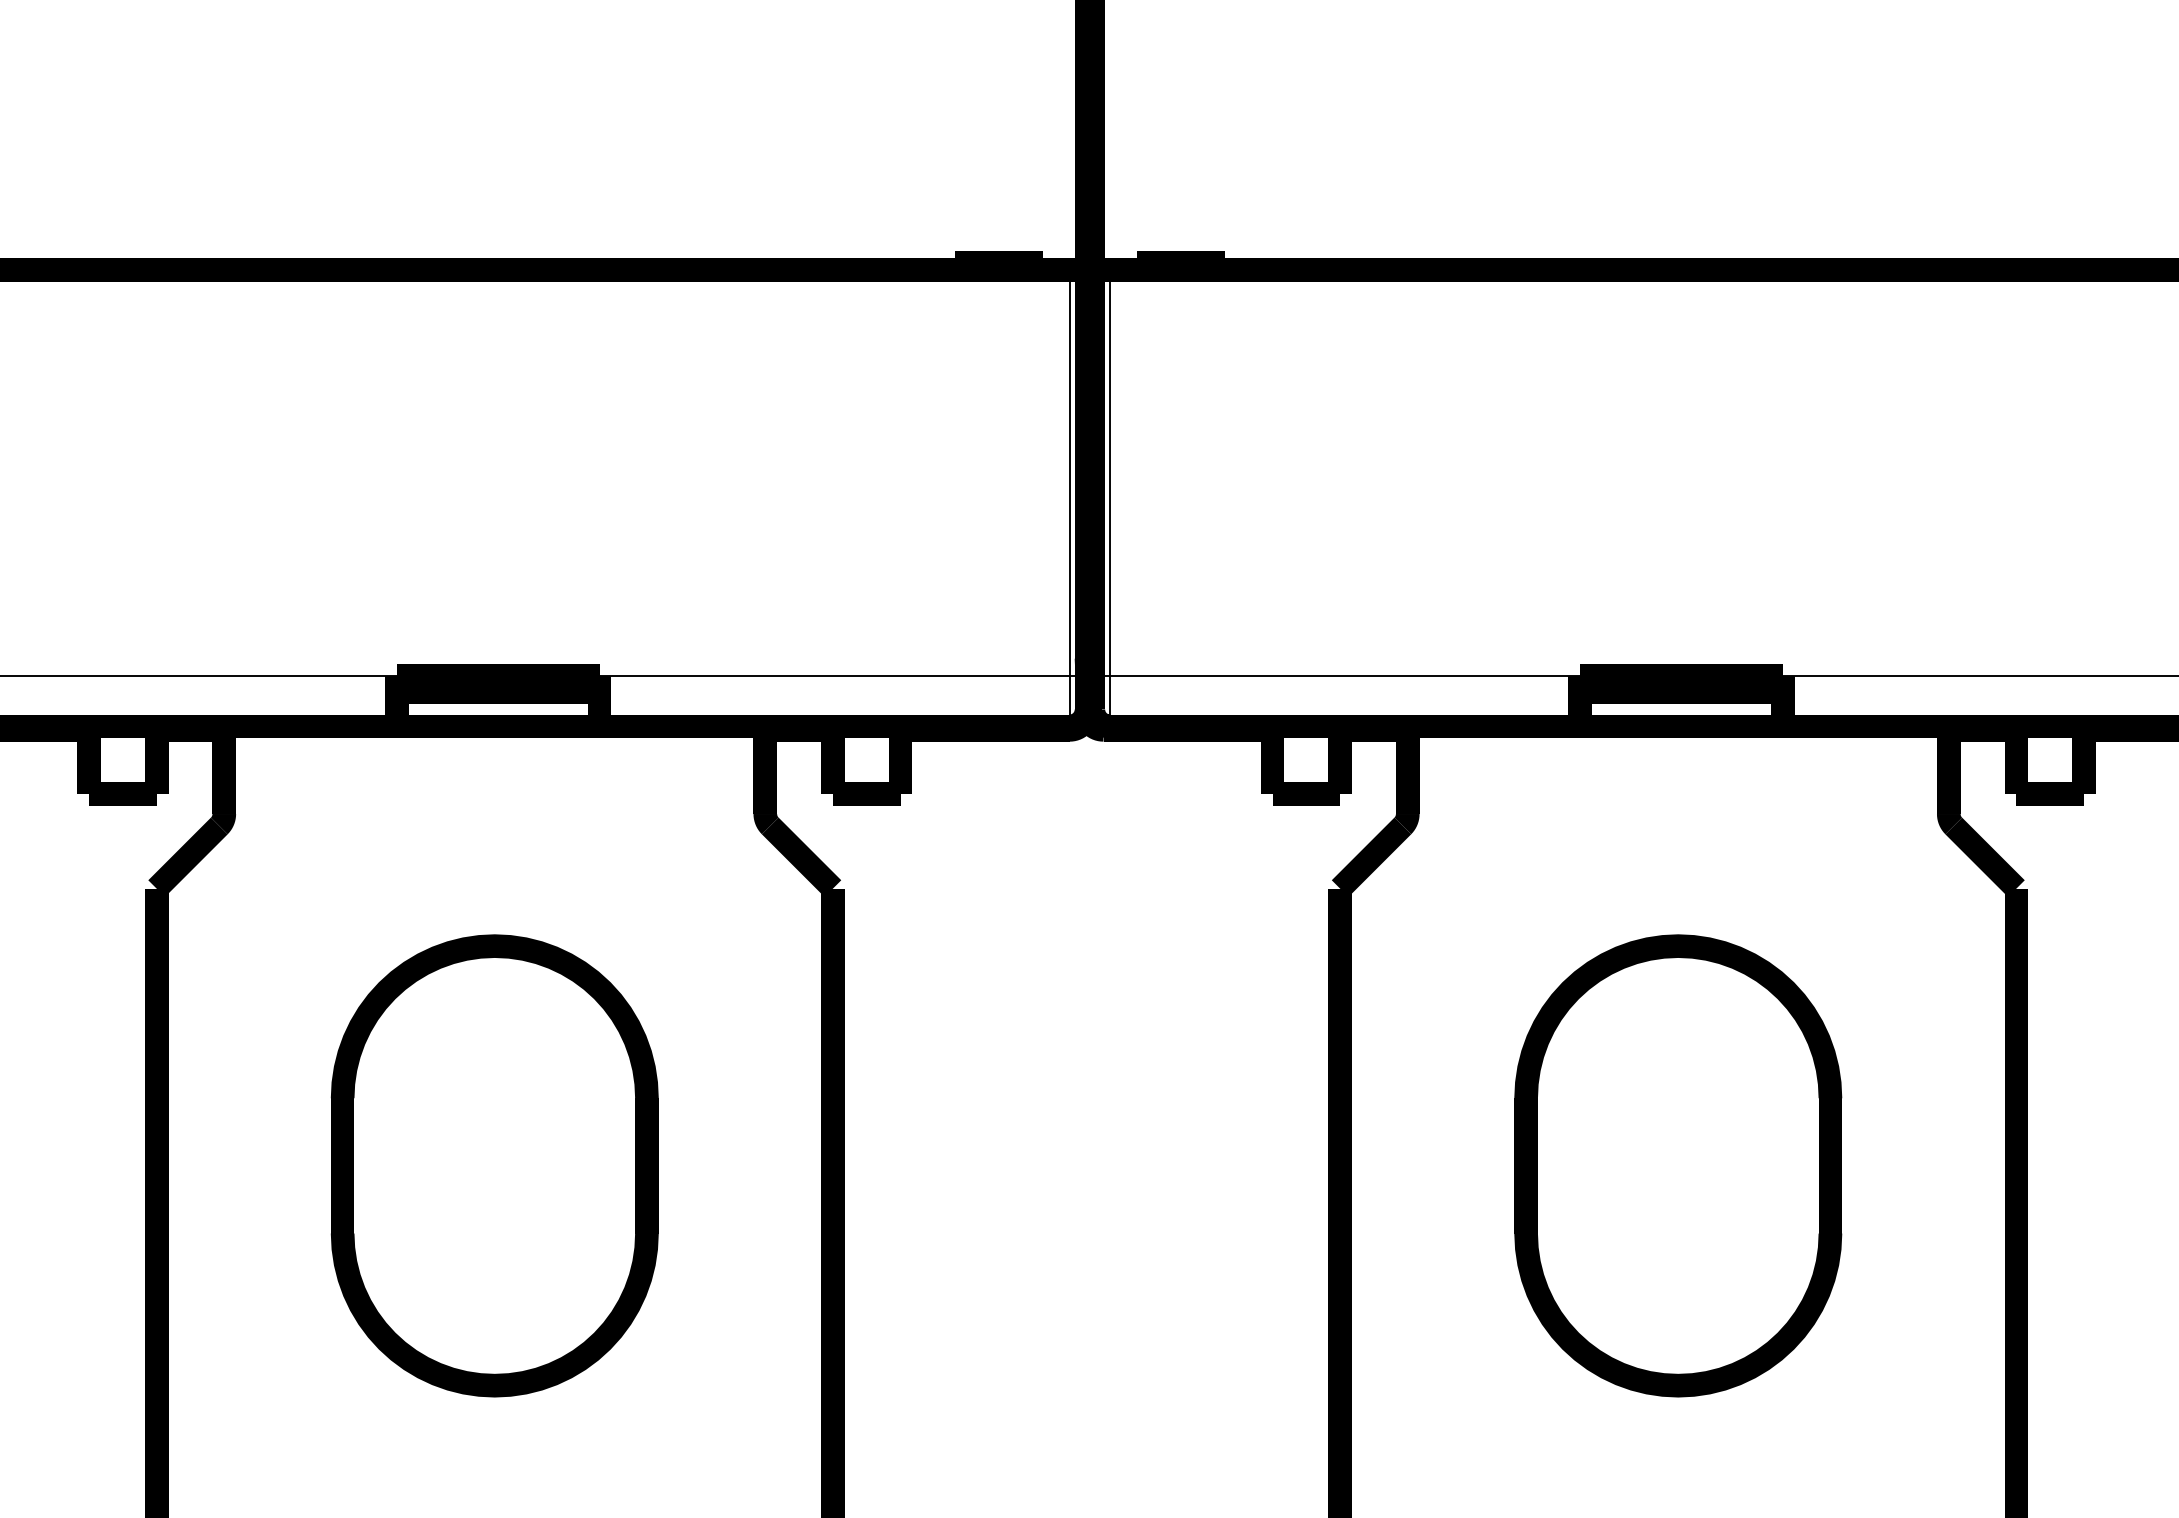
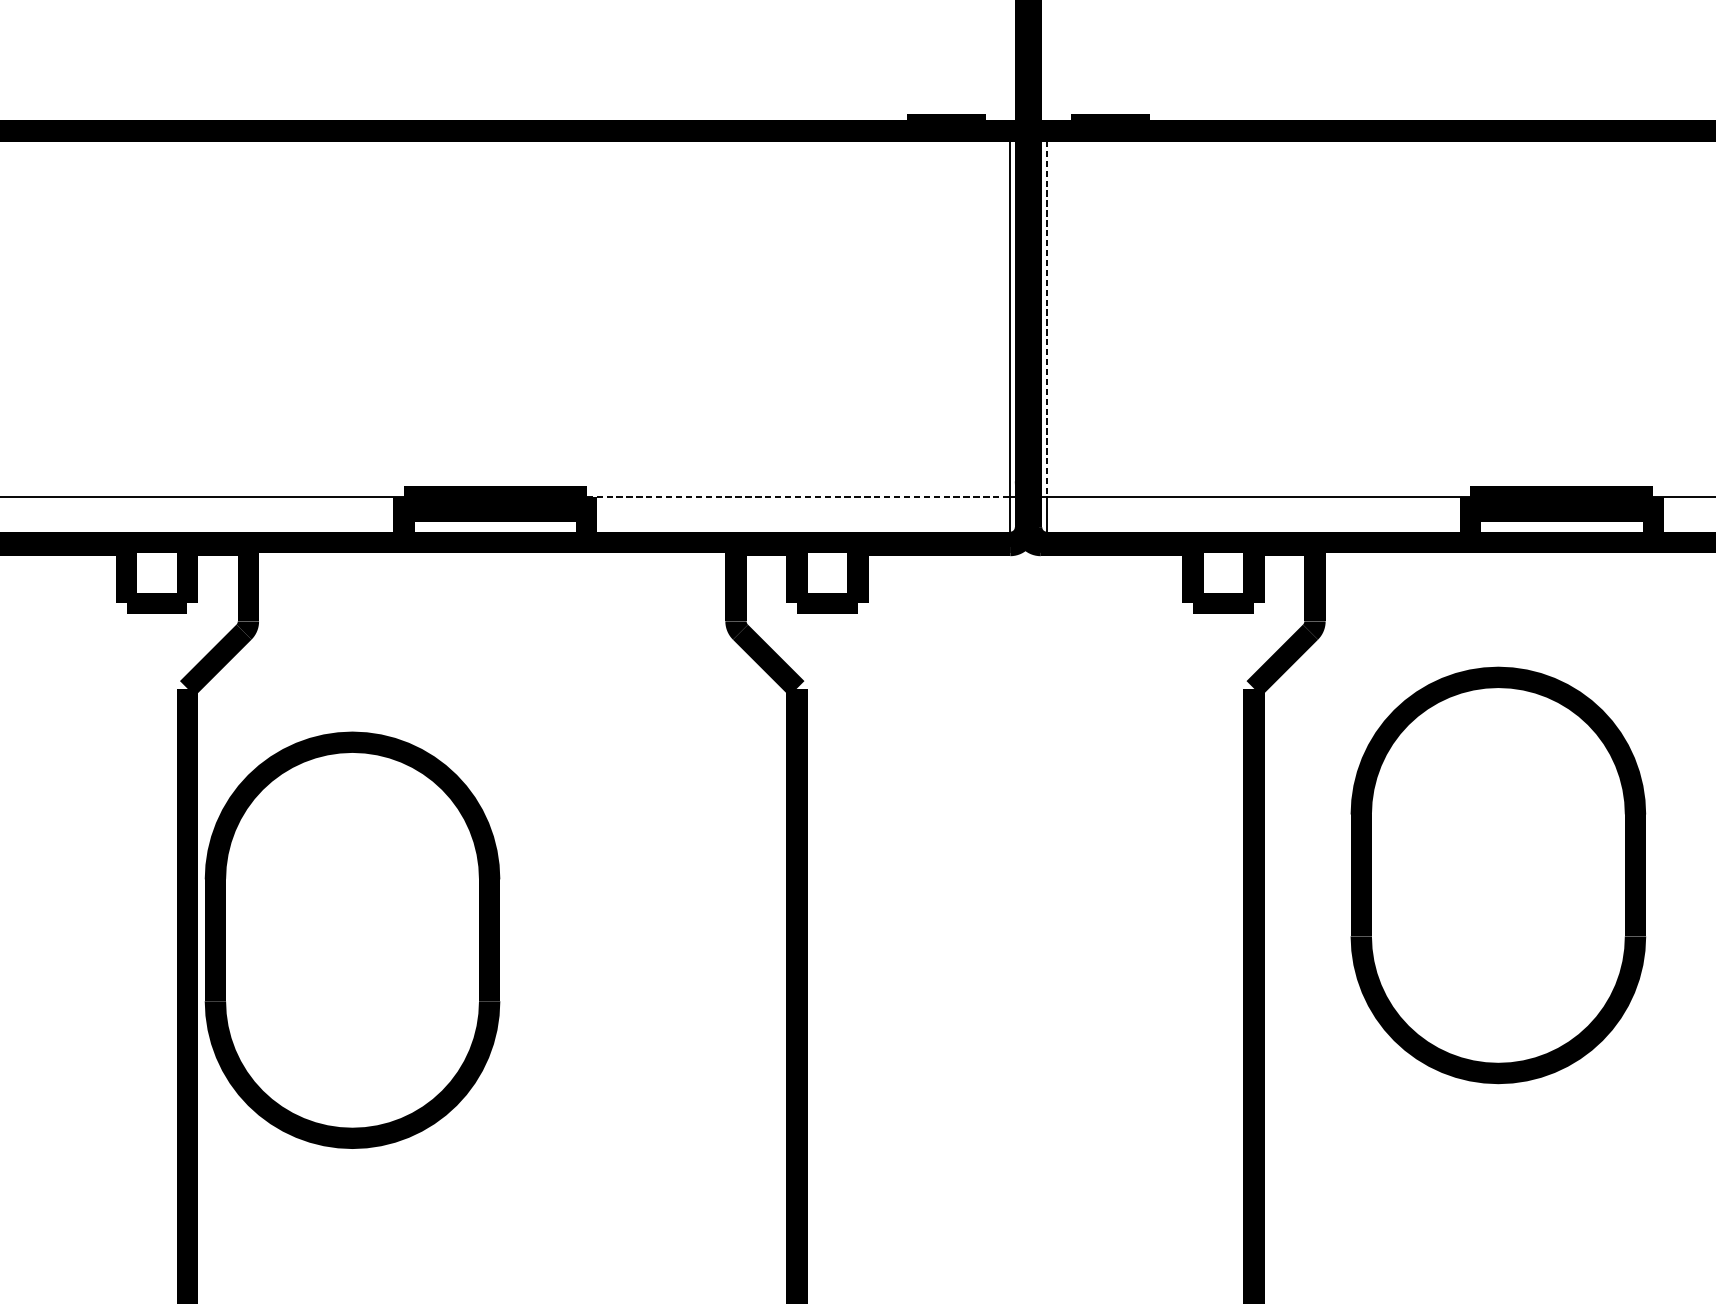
line: (1110, 472) -> (1047, 313), solid -> dashed
line: (835, 675) -> (799, 496), solid -> dashed
part: (494, 1165) -> (352, 939), moved
part: (1678, 1165) -> (1498, 875), moved

